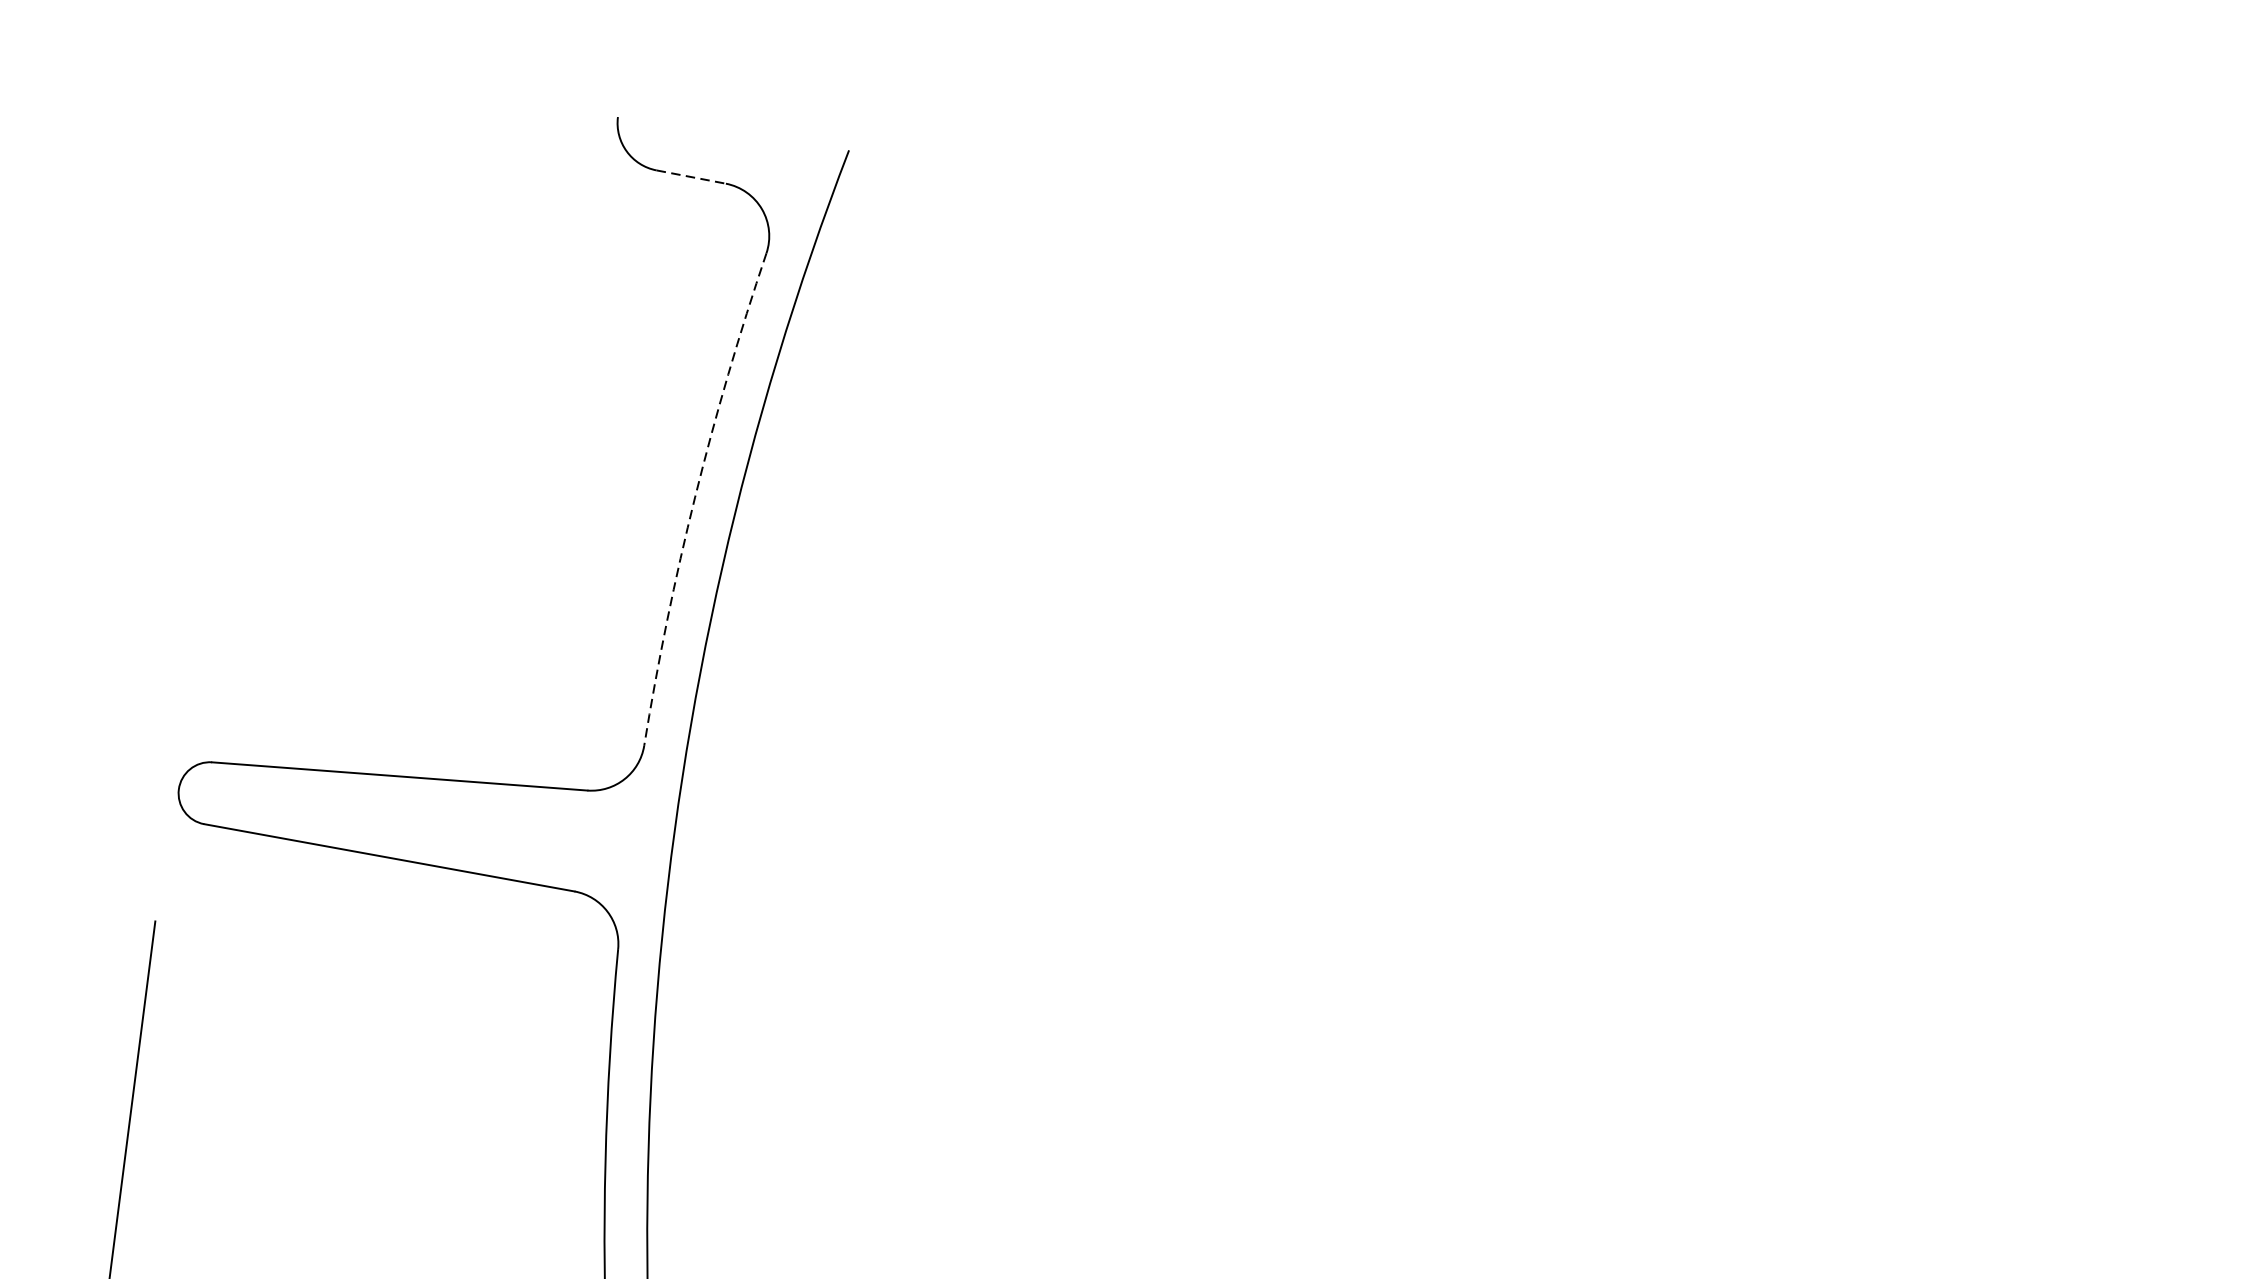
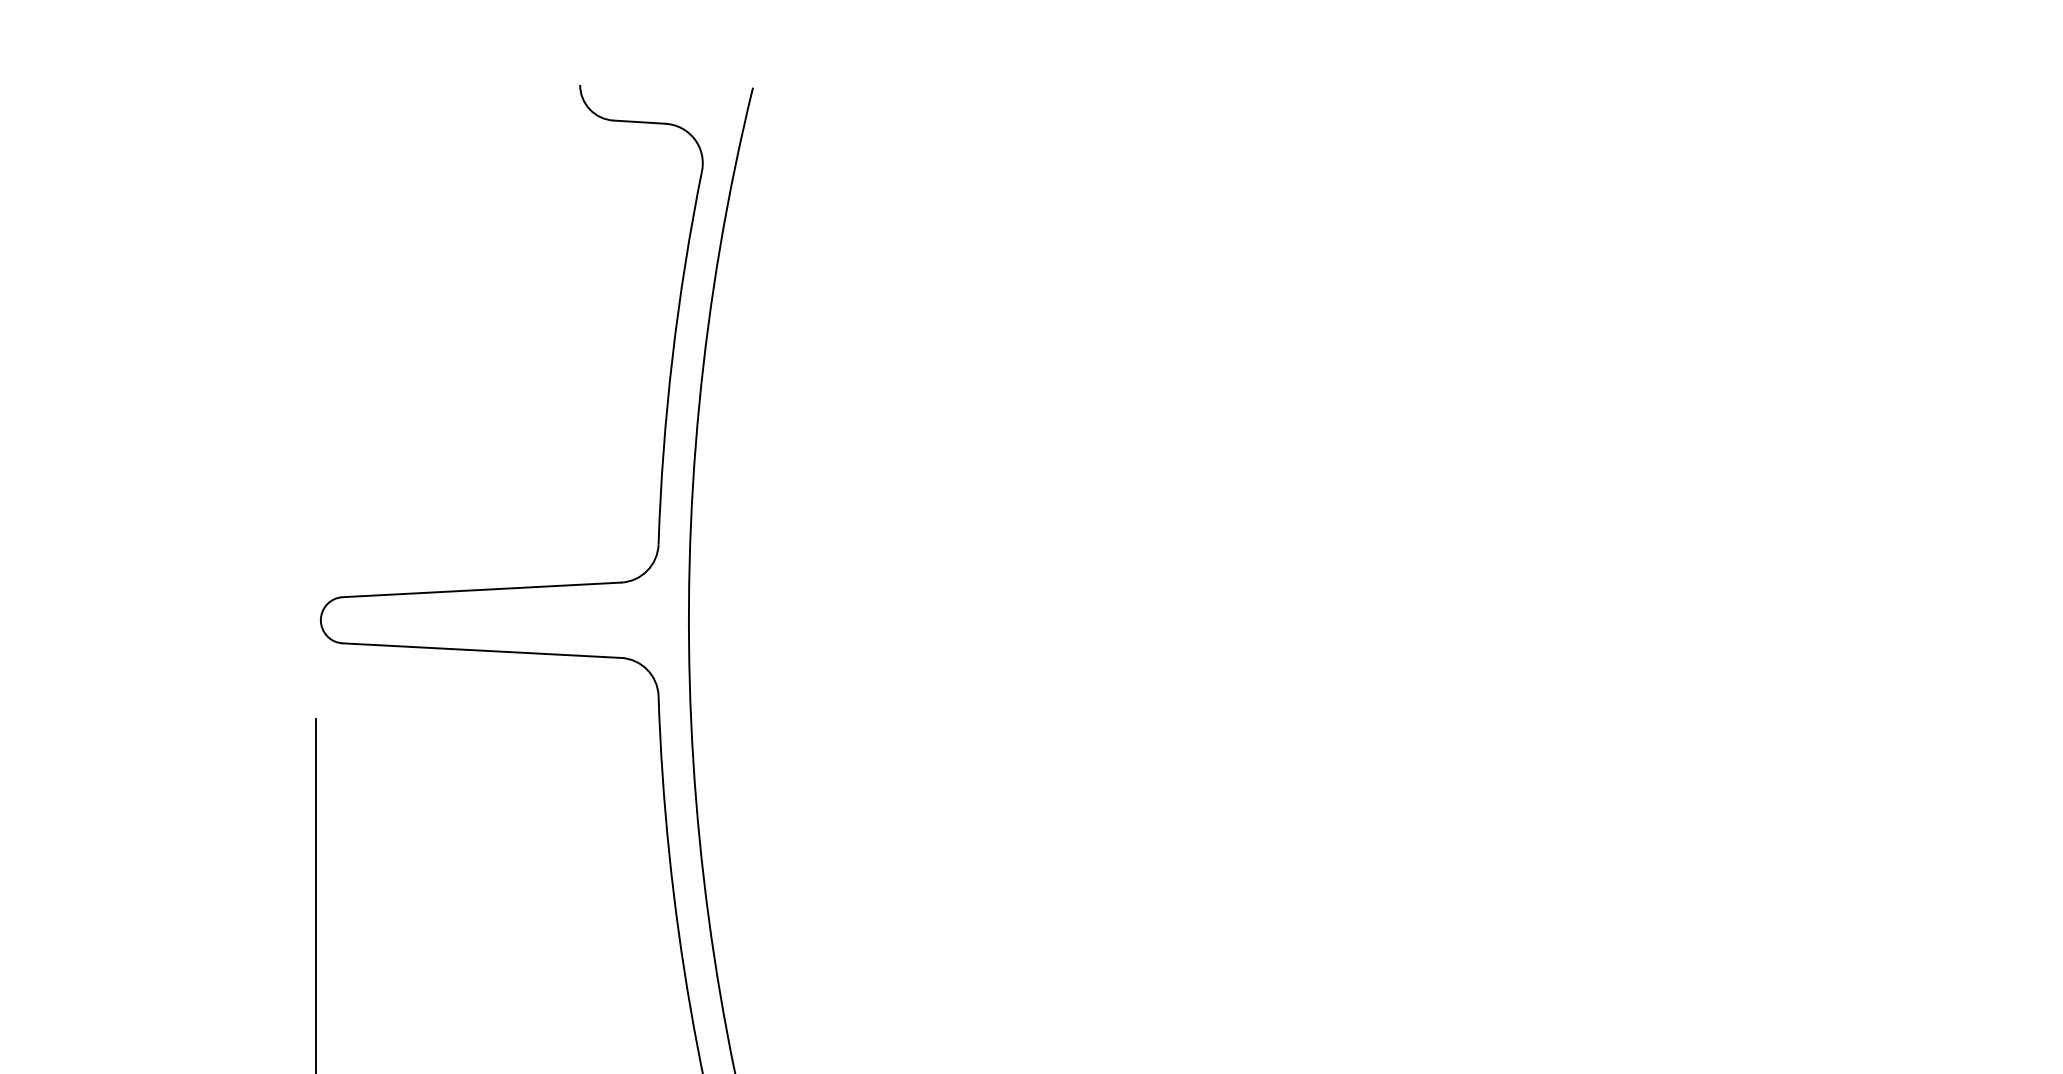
line: (692, 177) -> (640, 122), dashed -> solid
arc: (695, 496) -> (672, 356), dashed -> solid

